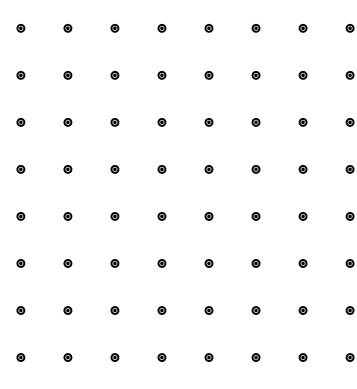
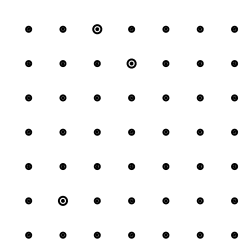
part: (161, 75) -> (96, 29), size x1.6
part: (208, 122) -> (131, 63), size x1.6
part: (114, 310) -> (62, 200), size x1.6

